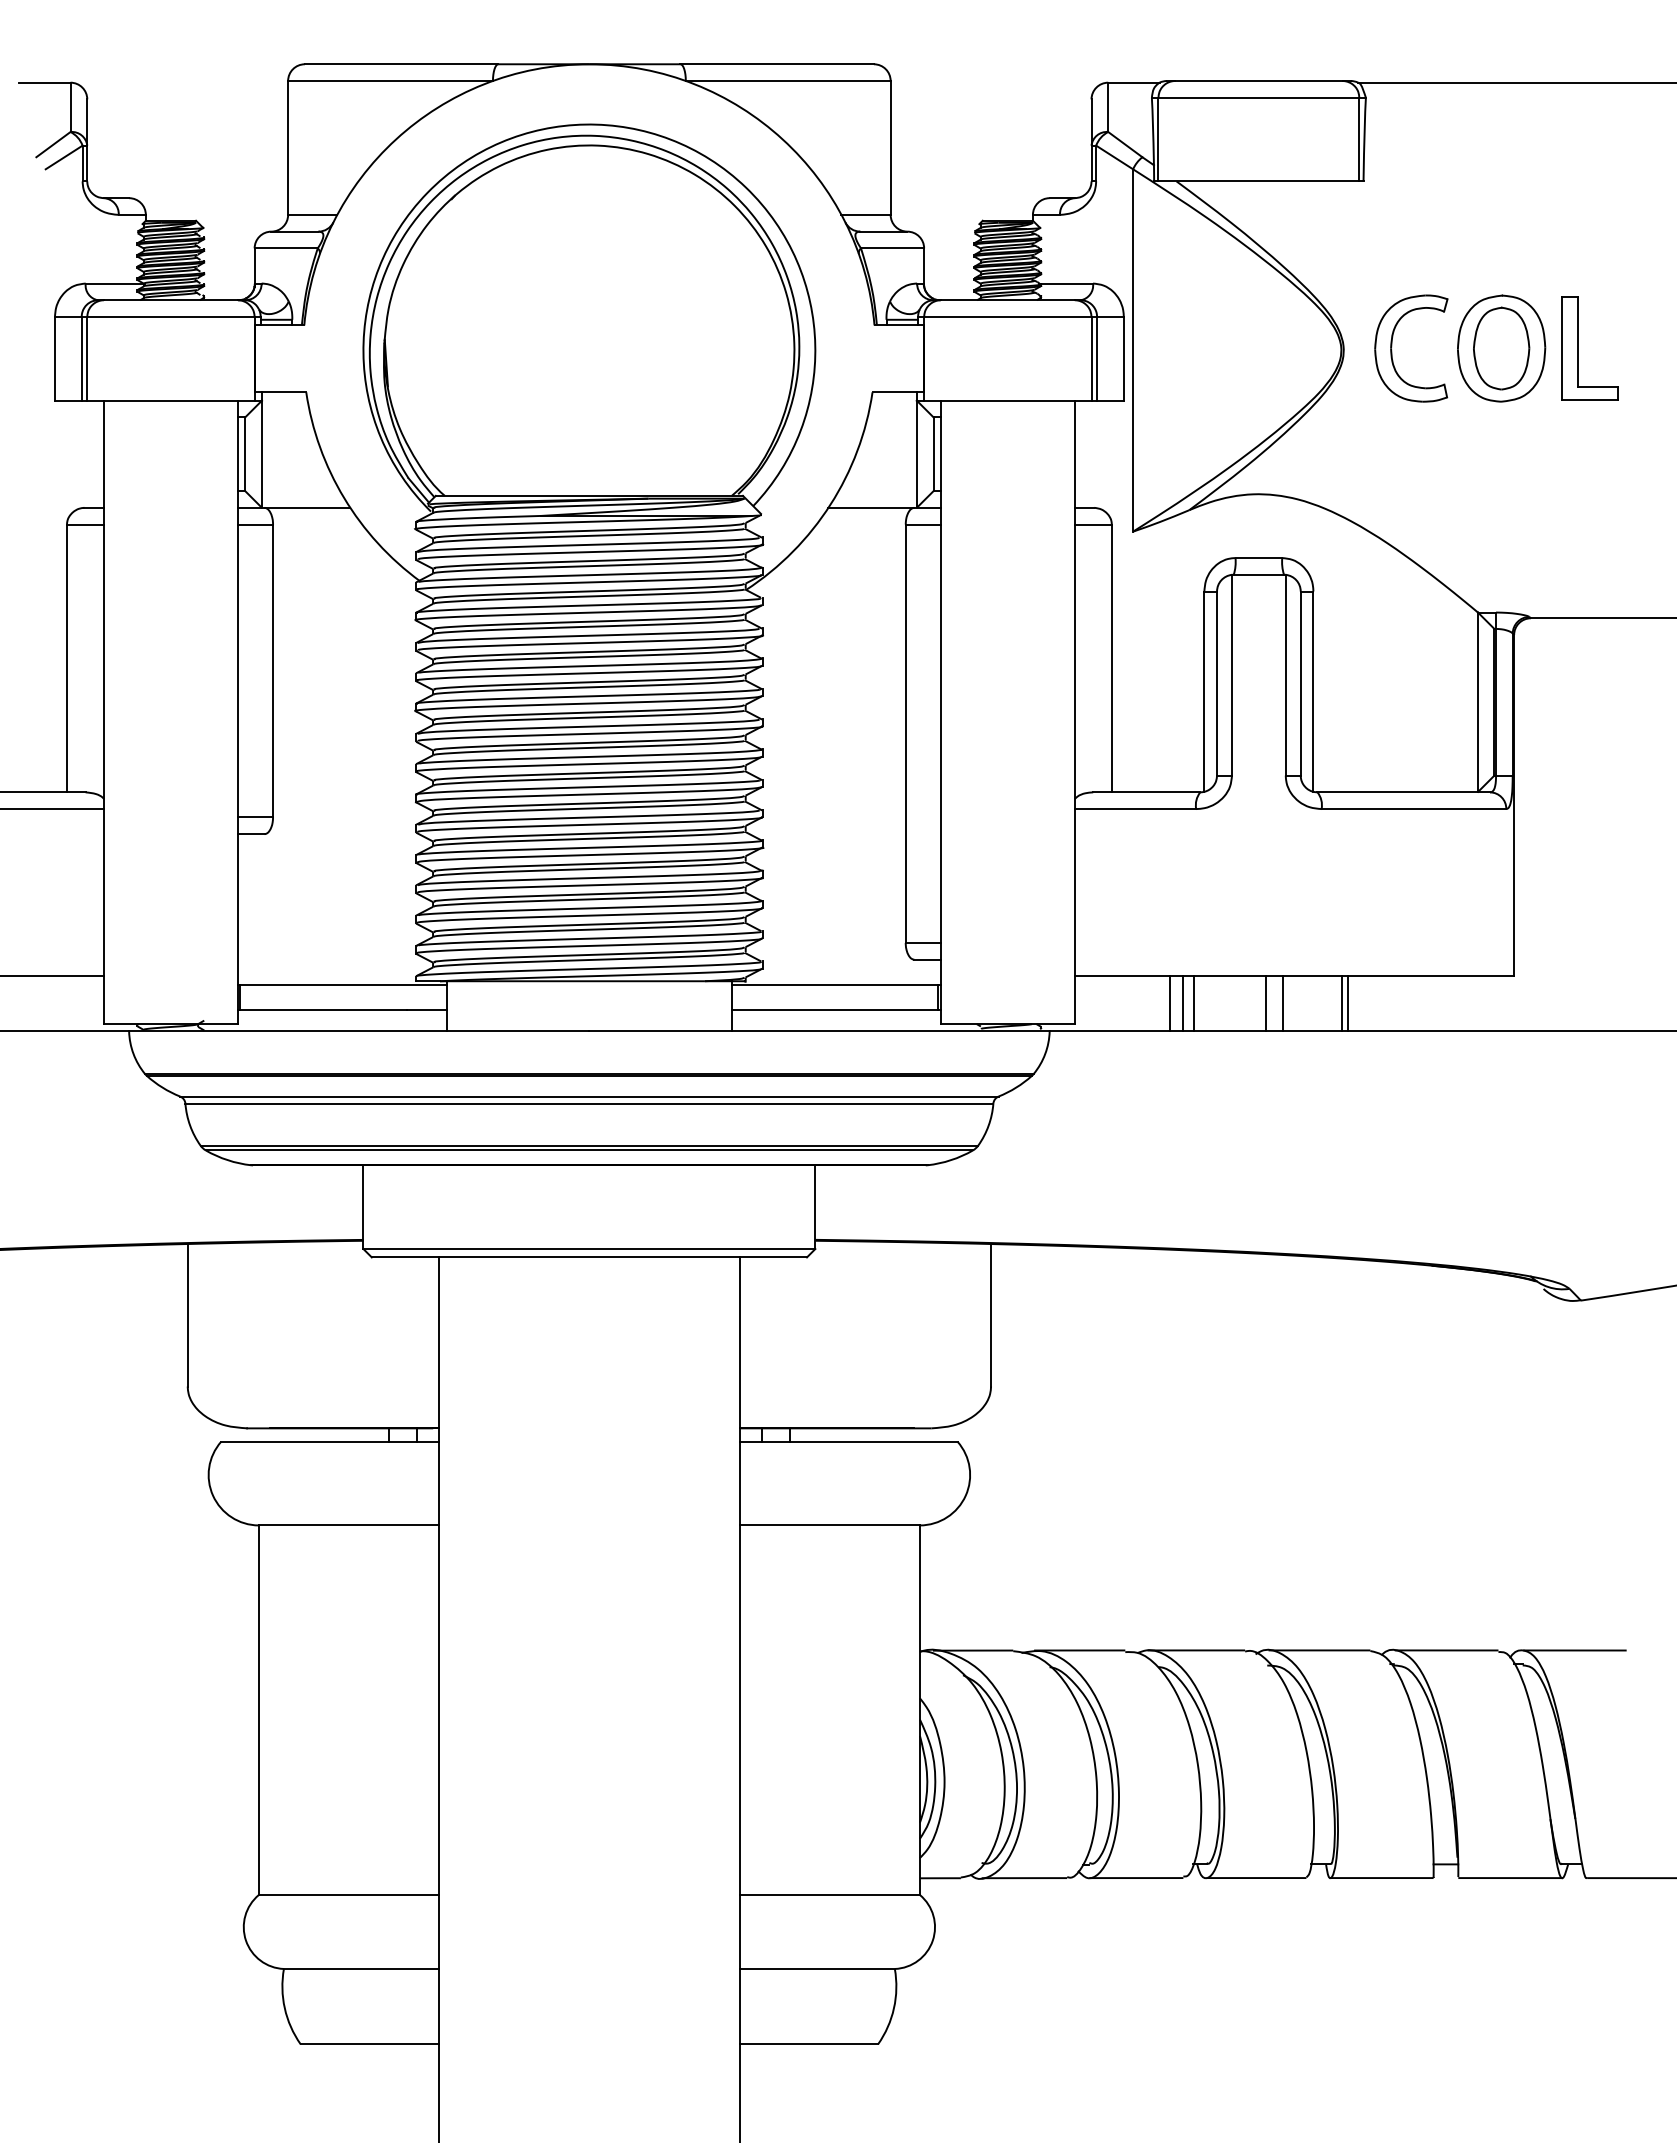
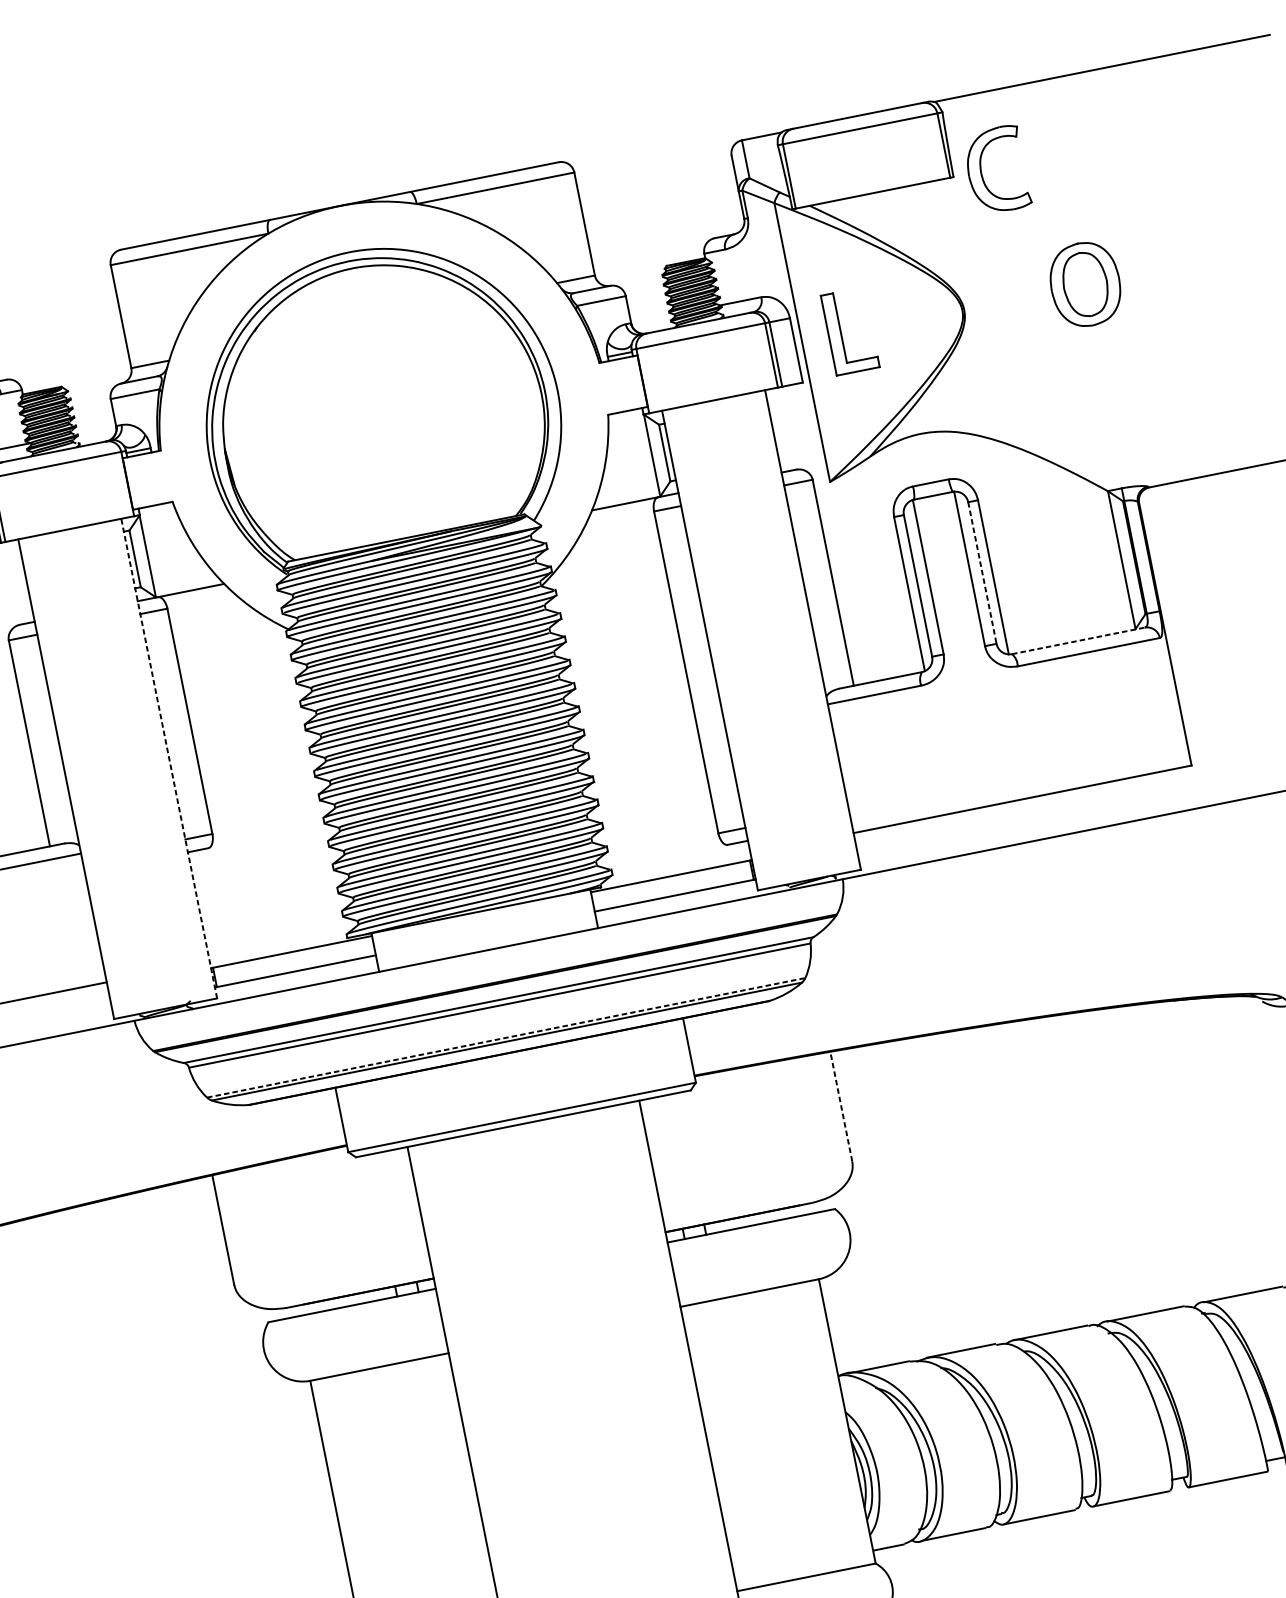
part: (1392, 346) -> (981, 171), moved
part: (1578, 348) -> (841, 333), moved
line: (1300, 684) -> (982, 573), solid -> dashed
line: (237, 712) -> (168, 758), solid -> dashed
line: (1404, 792) -> (1078, 640), solid -> dashed
line: (1169, 1003) -> (930, 839), removed
line: (1183, 1003) -> (941, 837), removed
line: (1194, 1003) -> (949, 835), removed
line: (1266, 1003) -> (1005, 824), removed
line: (1283, 1003) -> (1018, 821), removed
line: (1342, 1003) -> (1063, 812), removed
line: (1347, 1003) -> (1067, 811), removed
line: (589, 1145) -> (506, 1037), solid -> dashed
line: (991, 1314) -> (841, 1105), solid -> dashed

